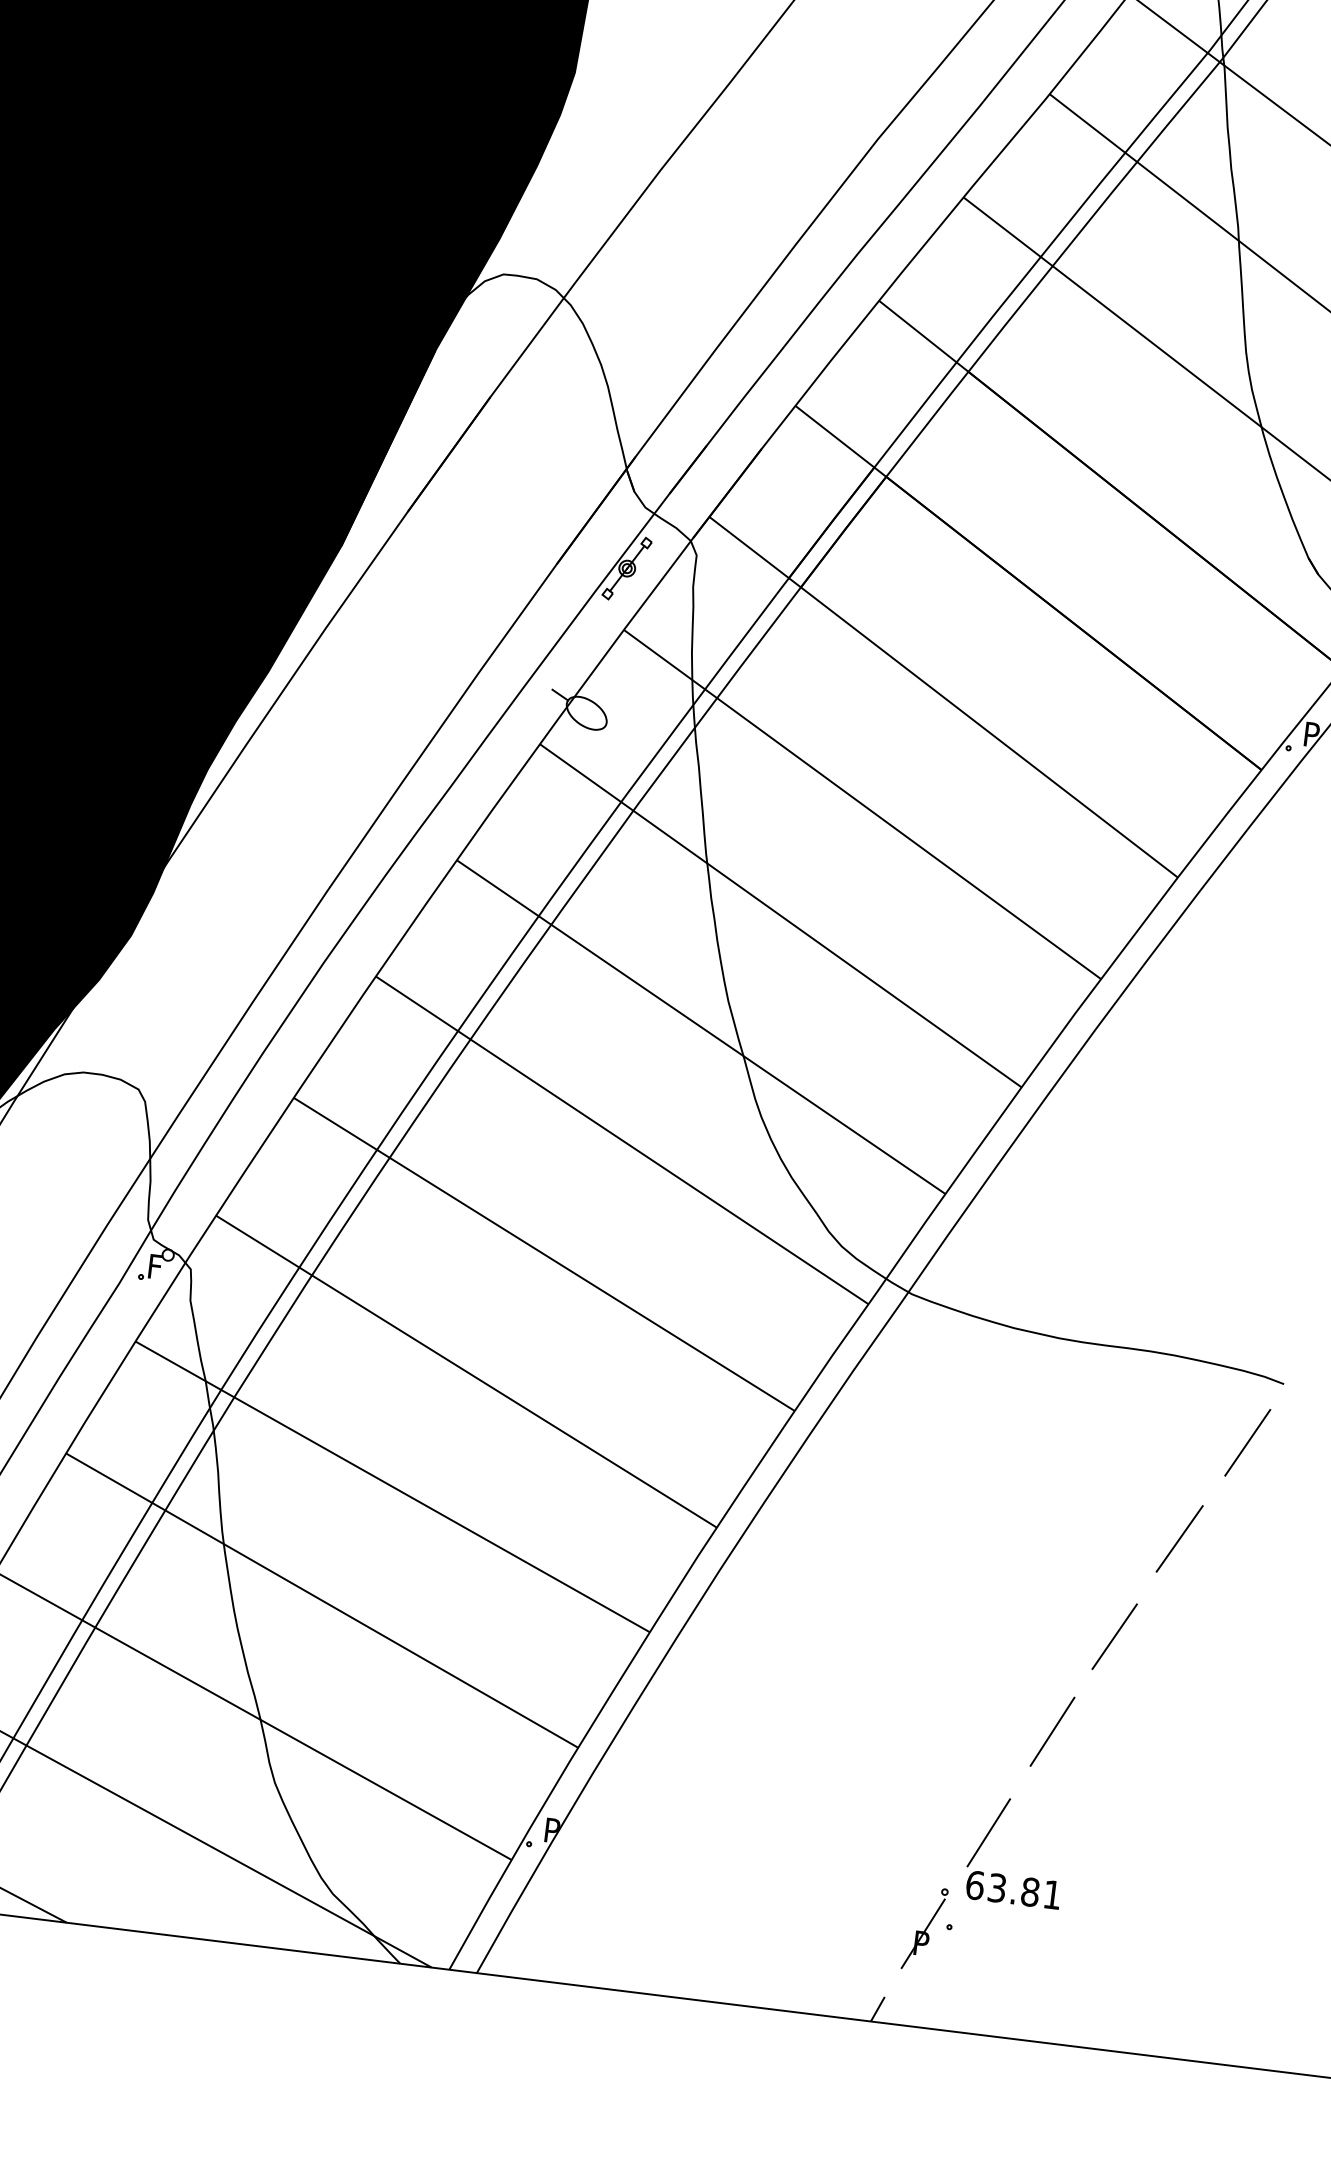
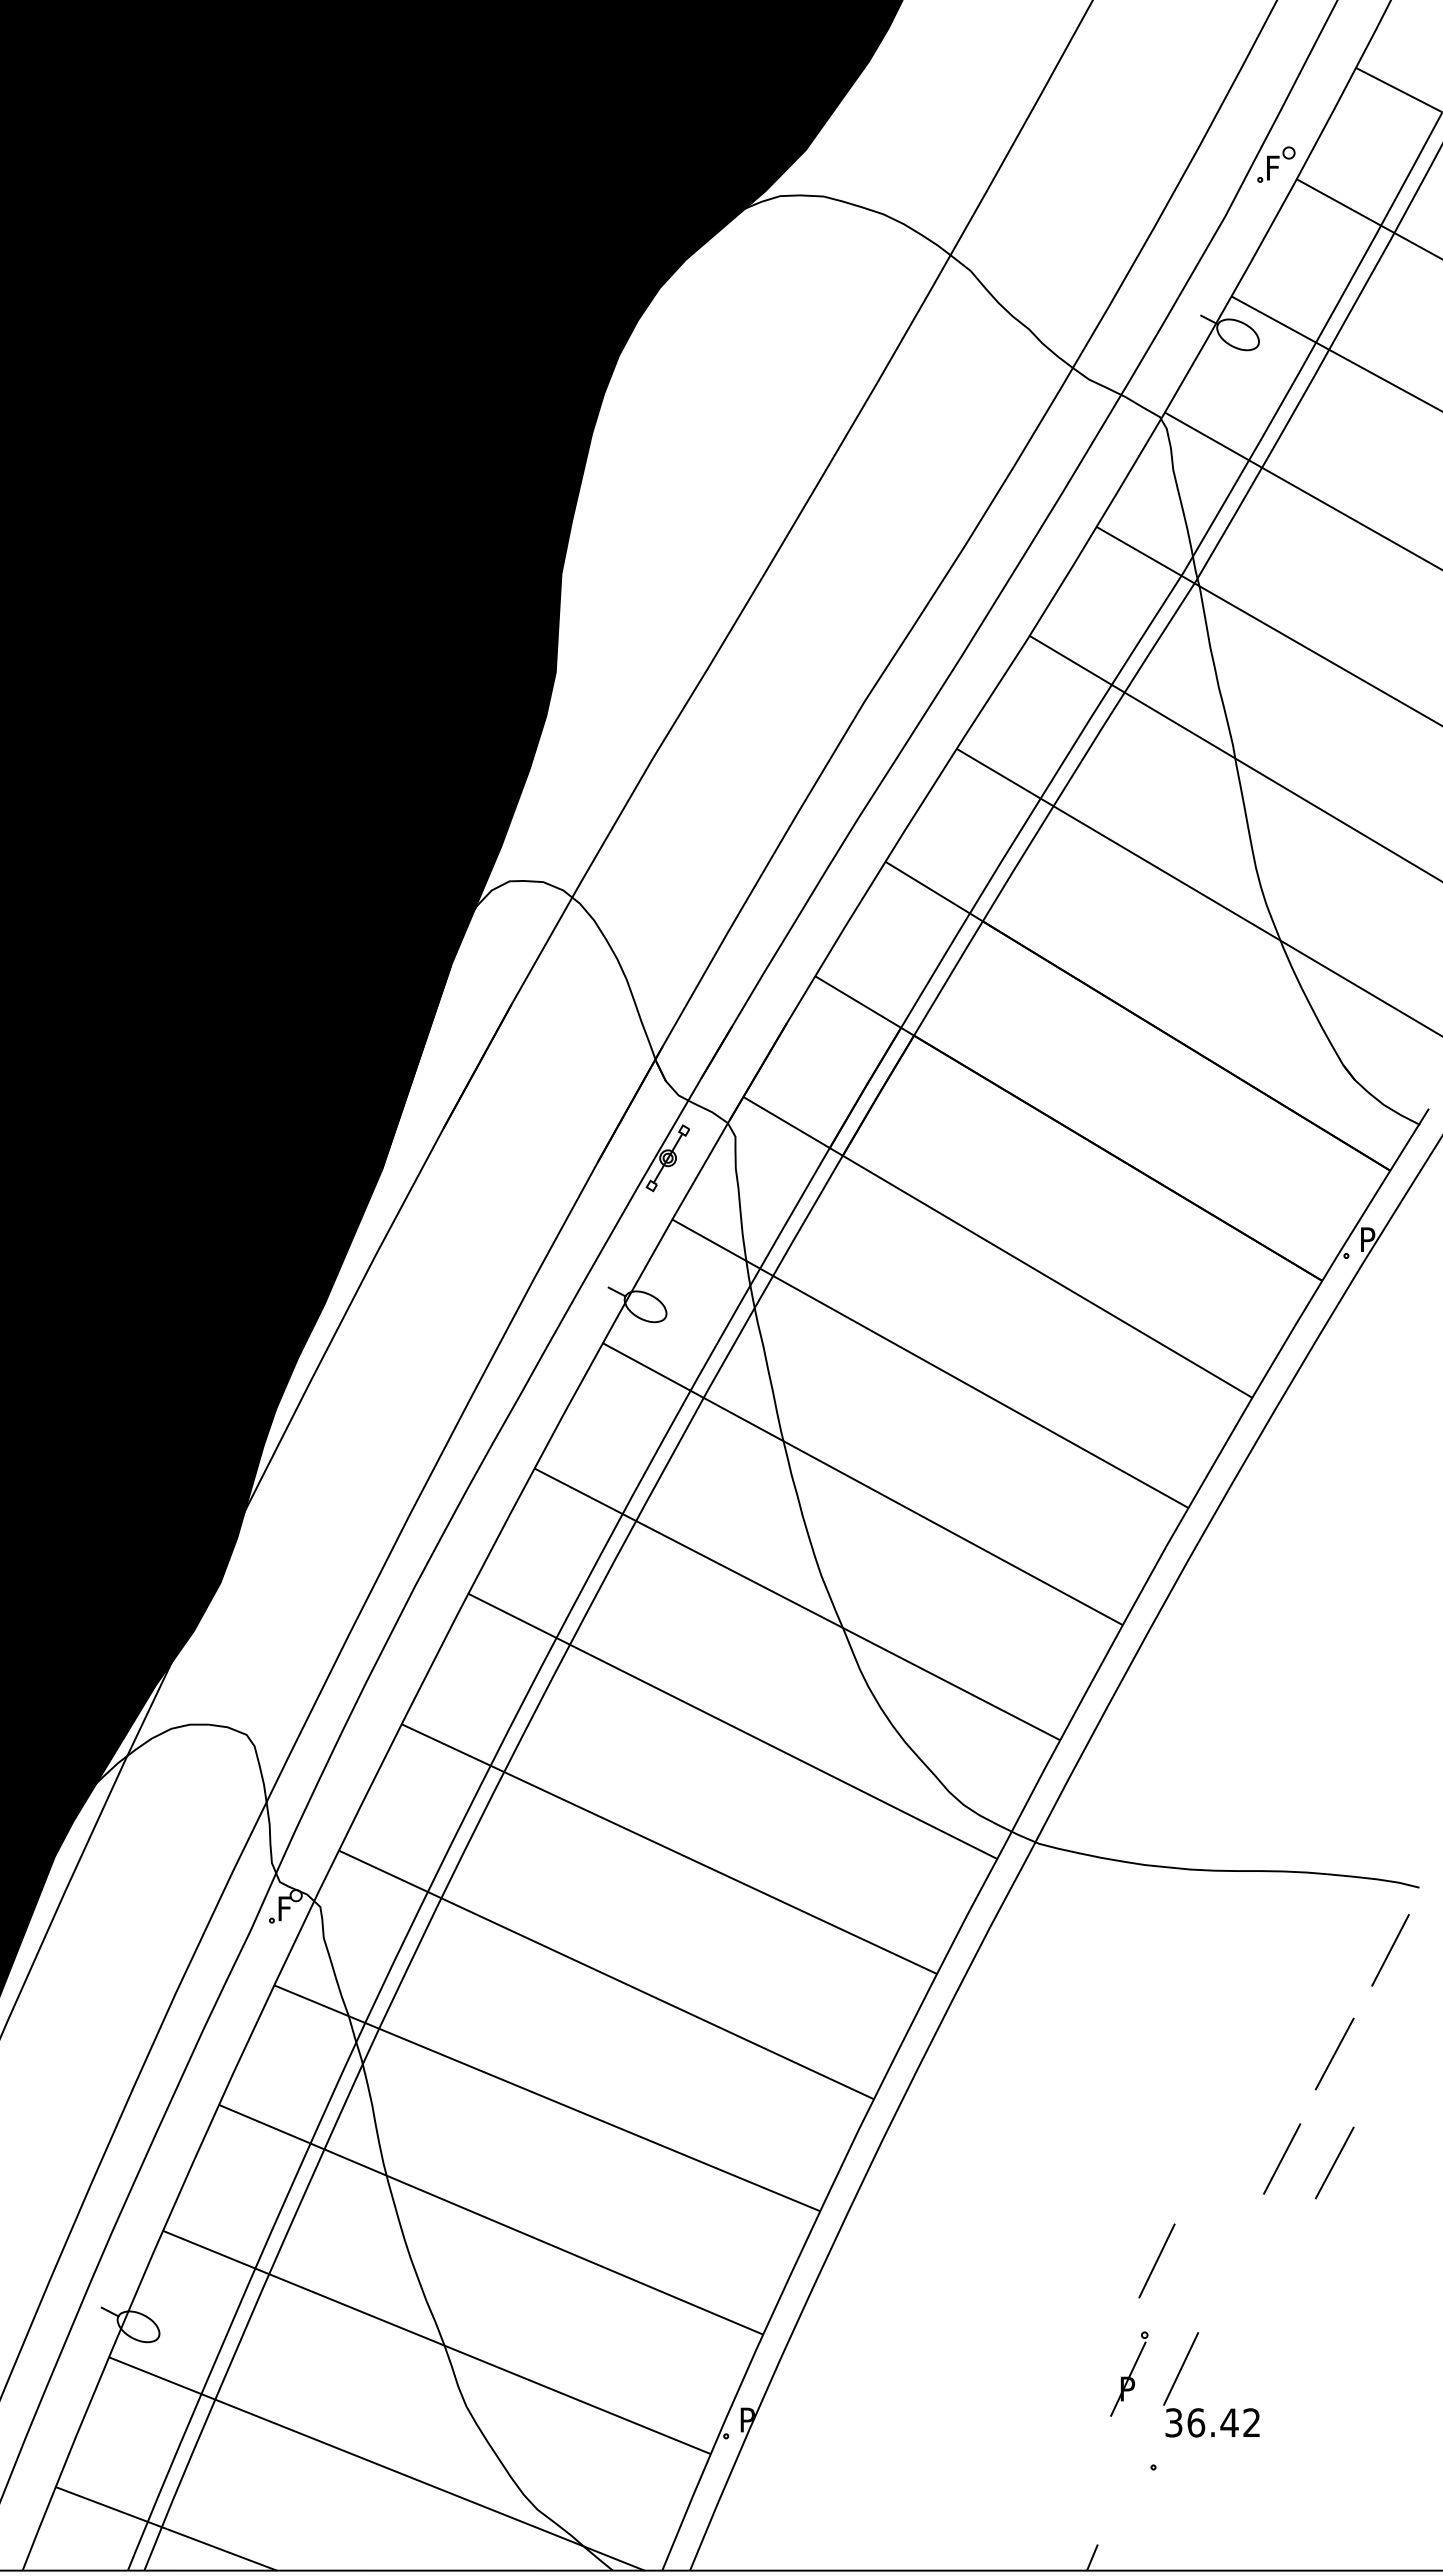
line: (1166, 1646) -> (1334, 2162), added
line: (1052, 1731) -> (1156, 2260), moved
text: (1013, 1889) -> (1212, 2422), 63.81 -> 36.42
part: (925, 1928) -> (1129, 2373), moved

